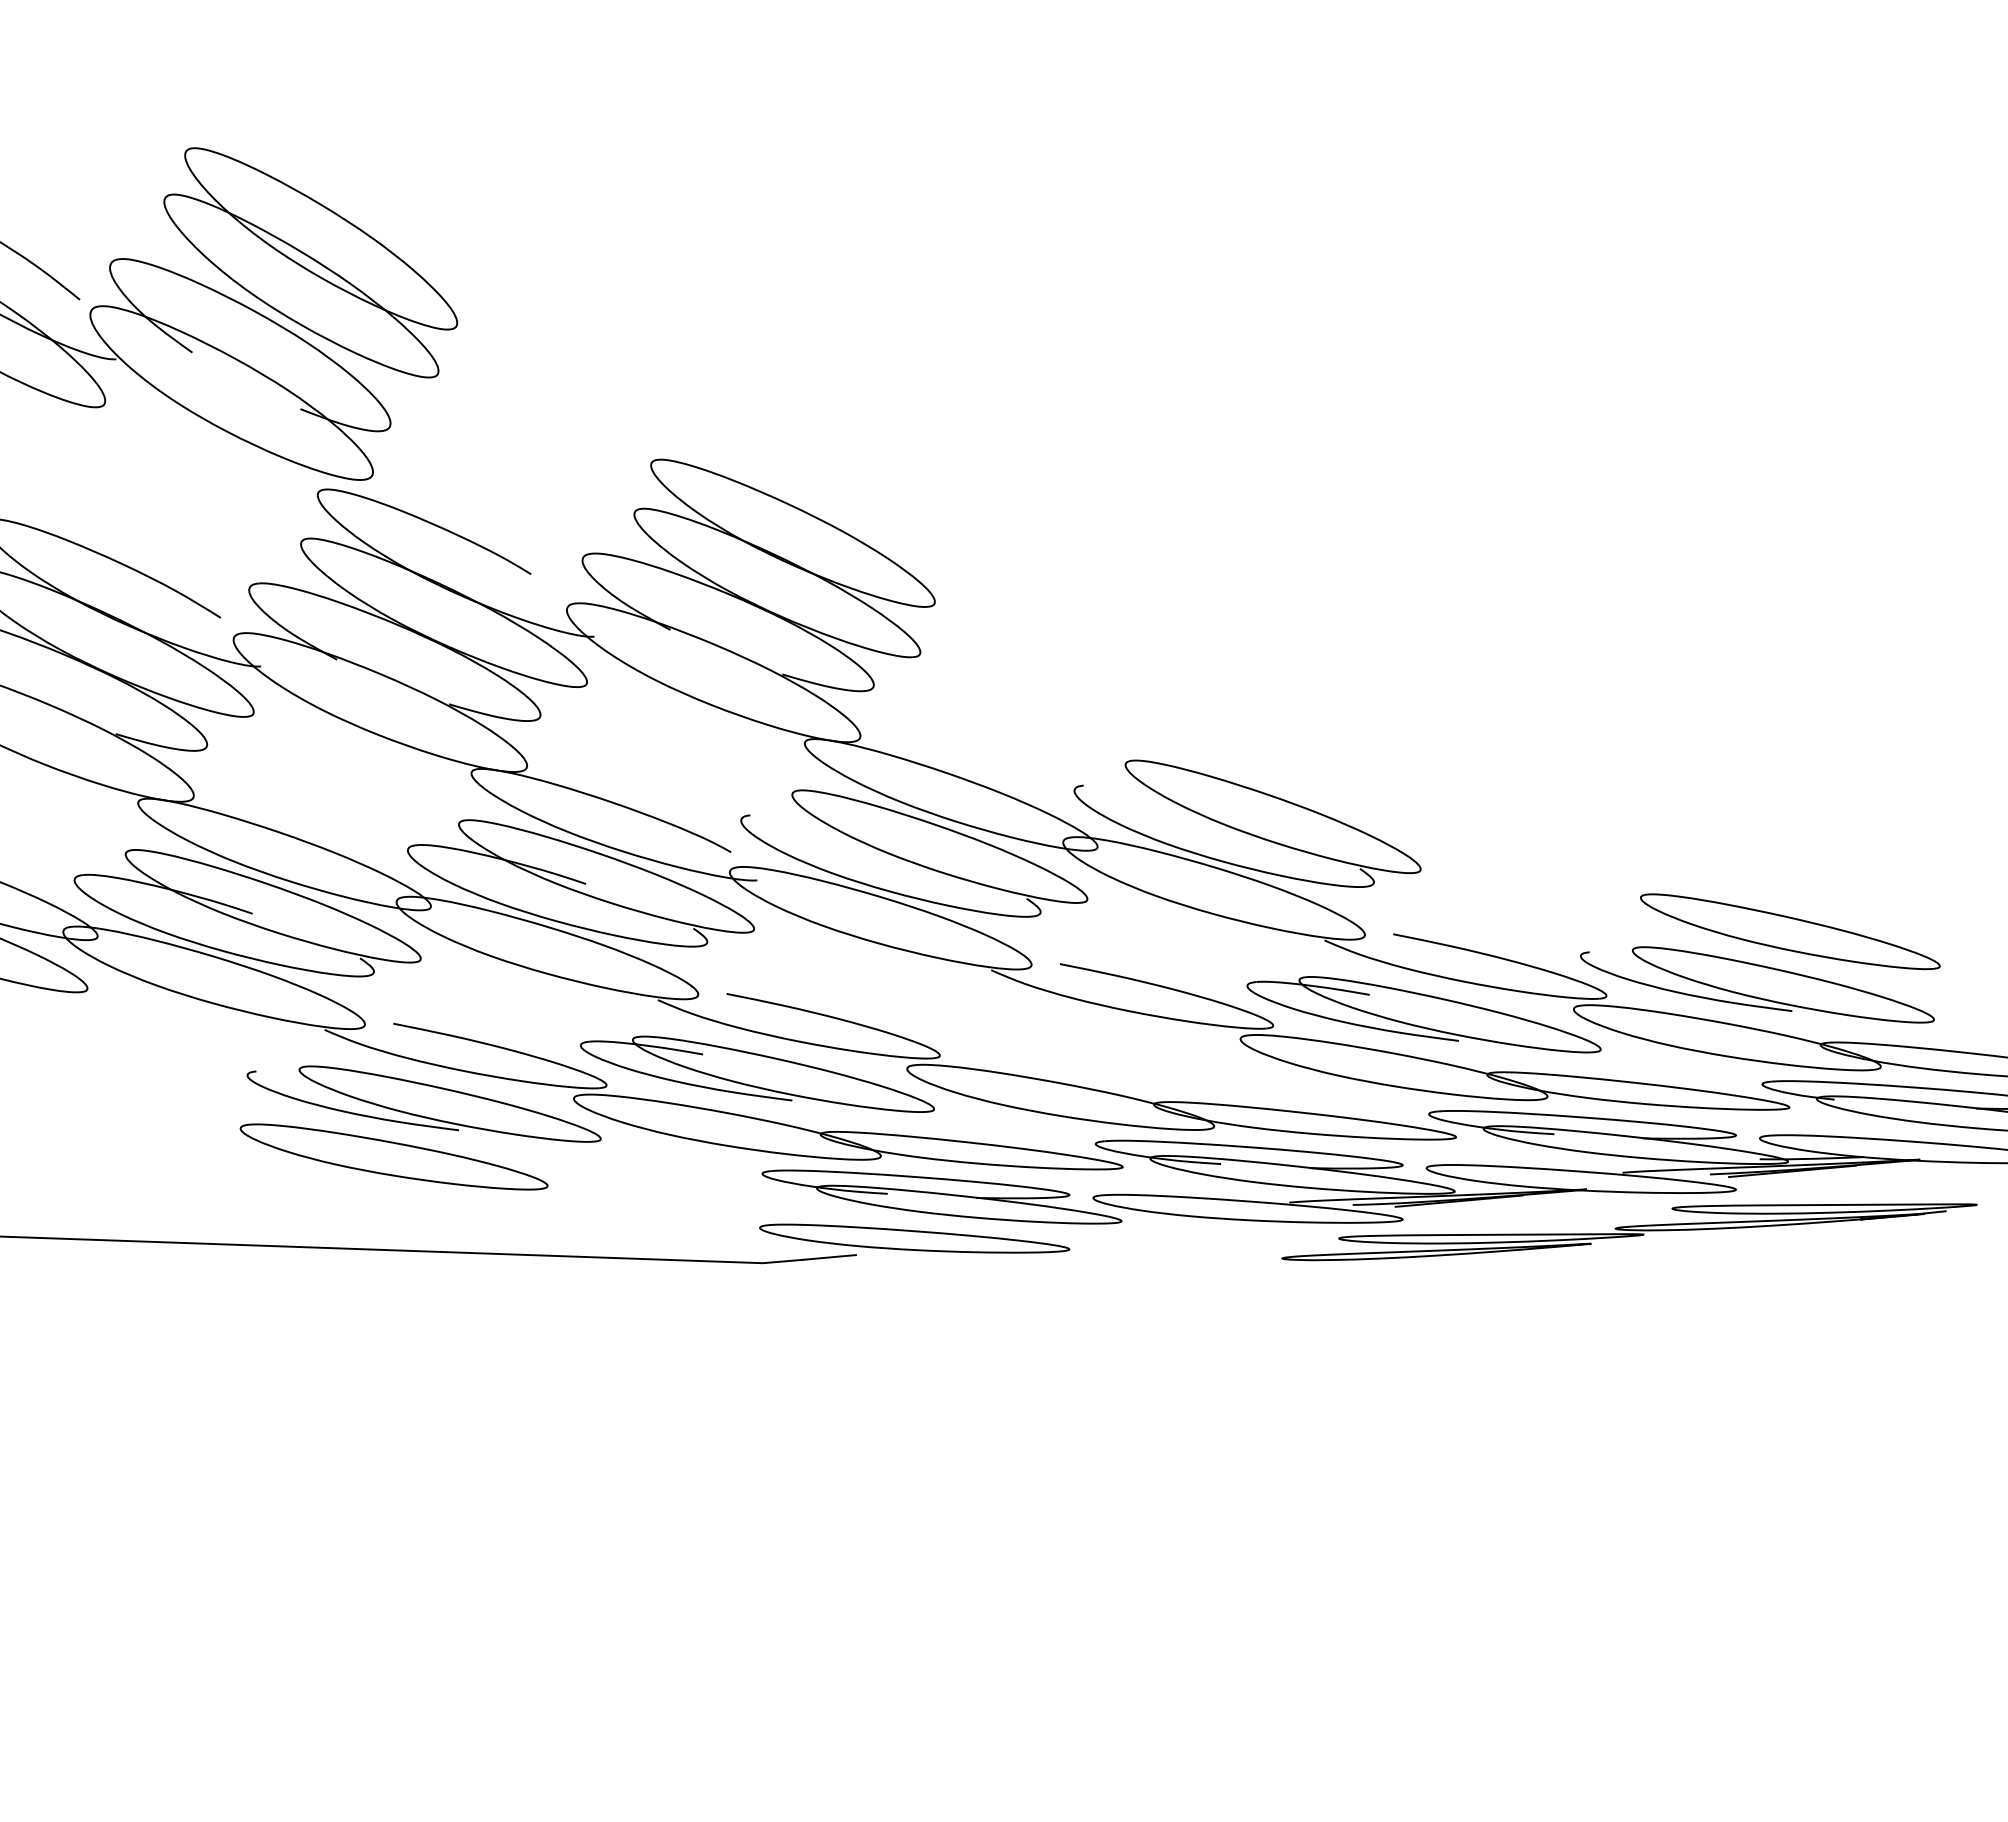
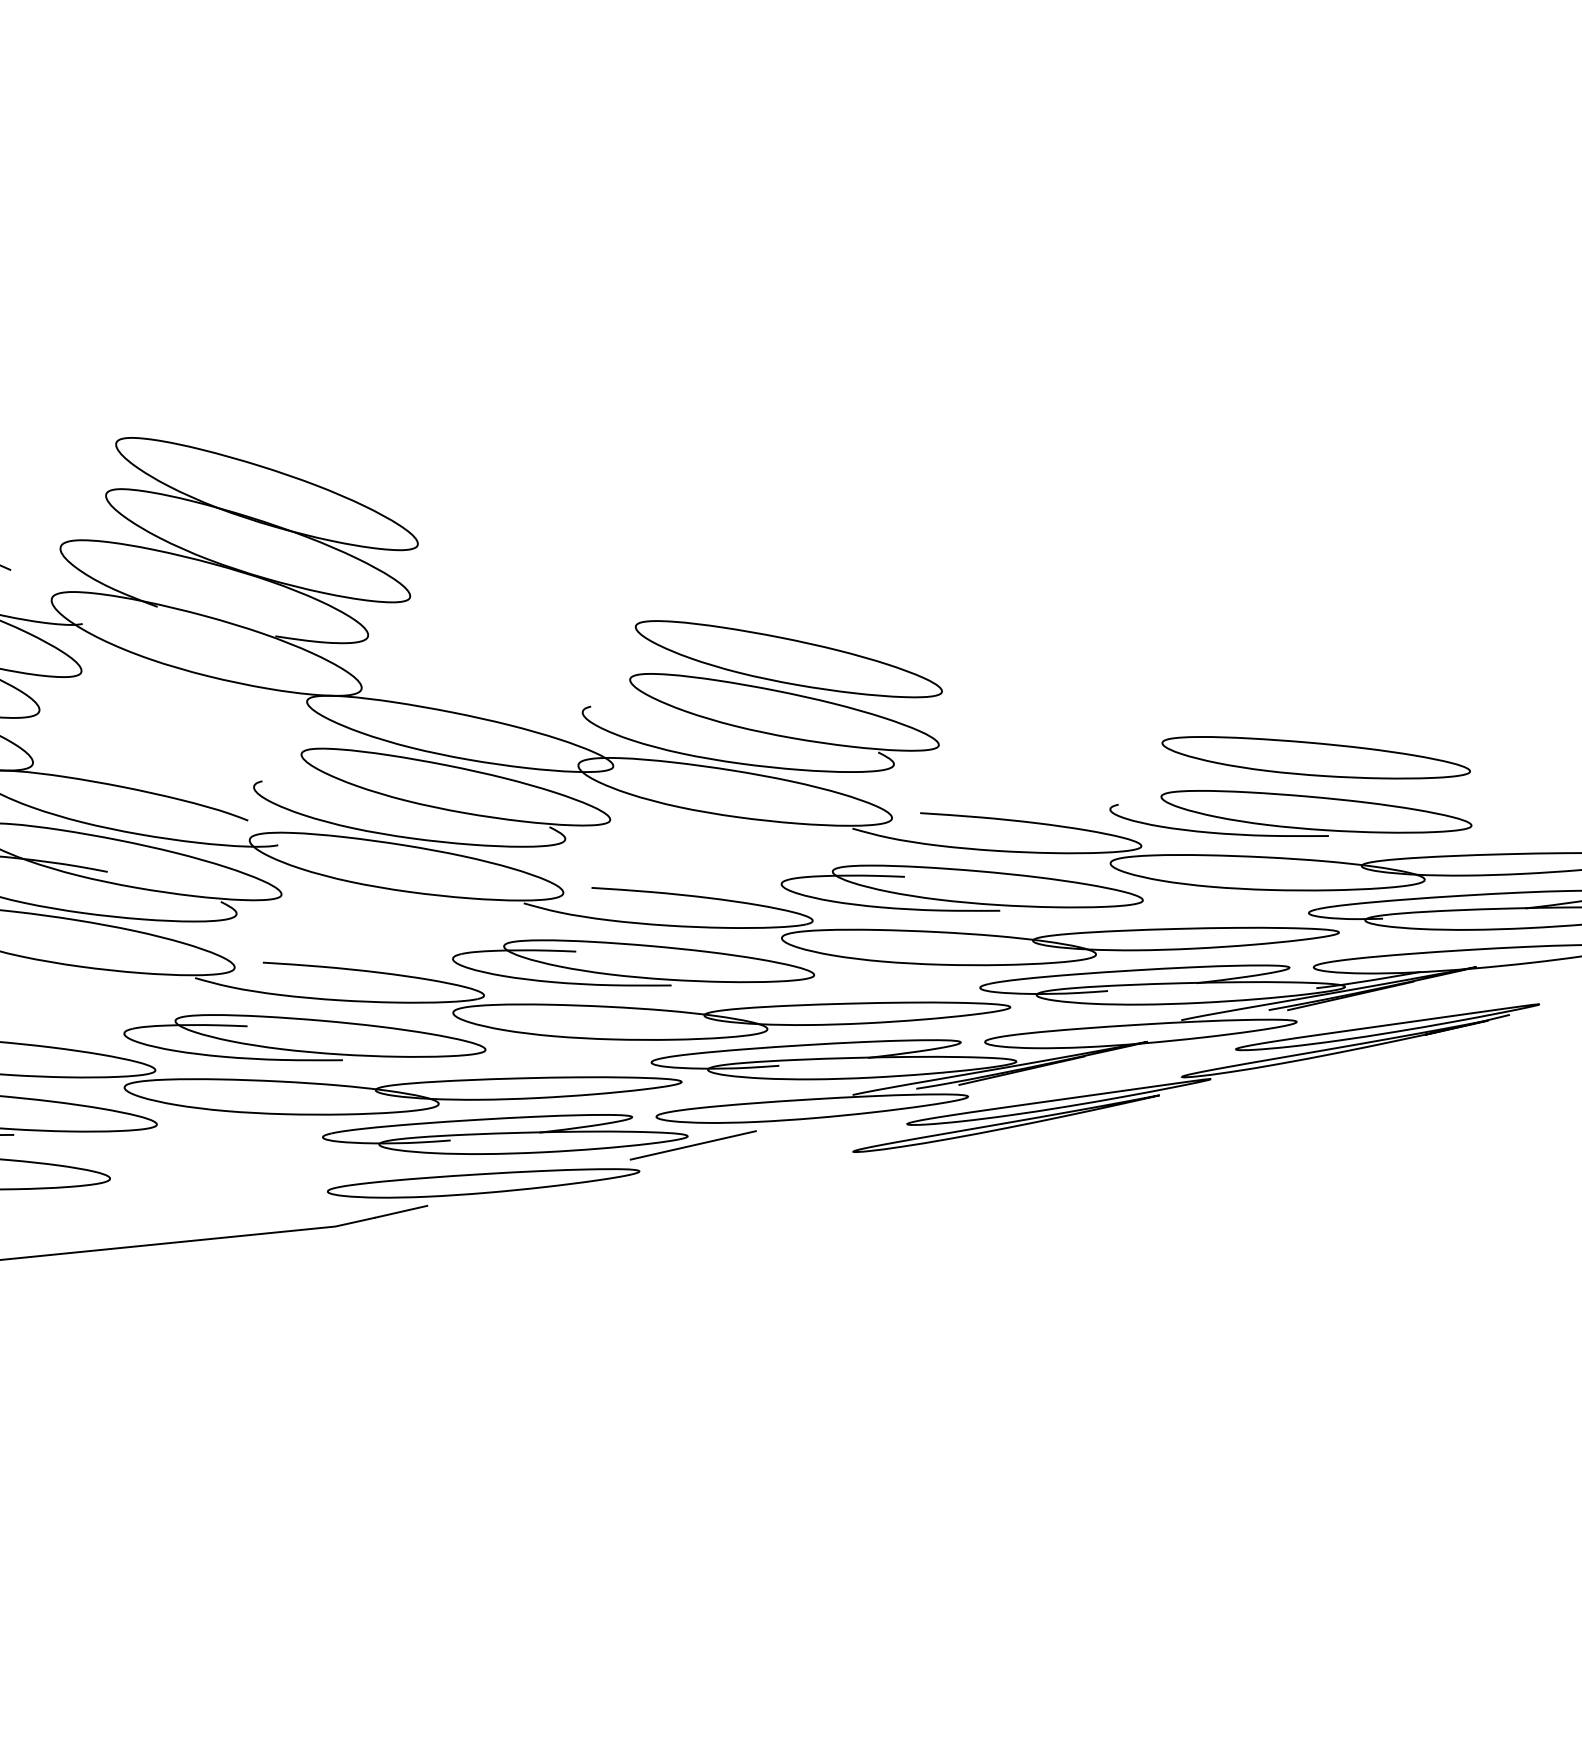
part: (1284, 764) -> (788, 658), added
part: (1090, 1044) -> (632, 964), added
line: (1125, 1230) -> (692, 1144), added

